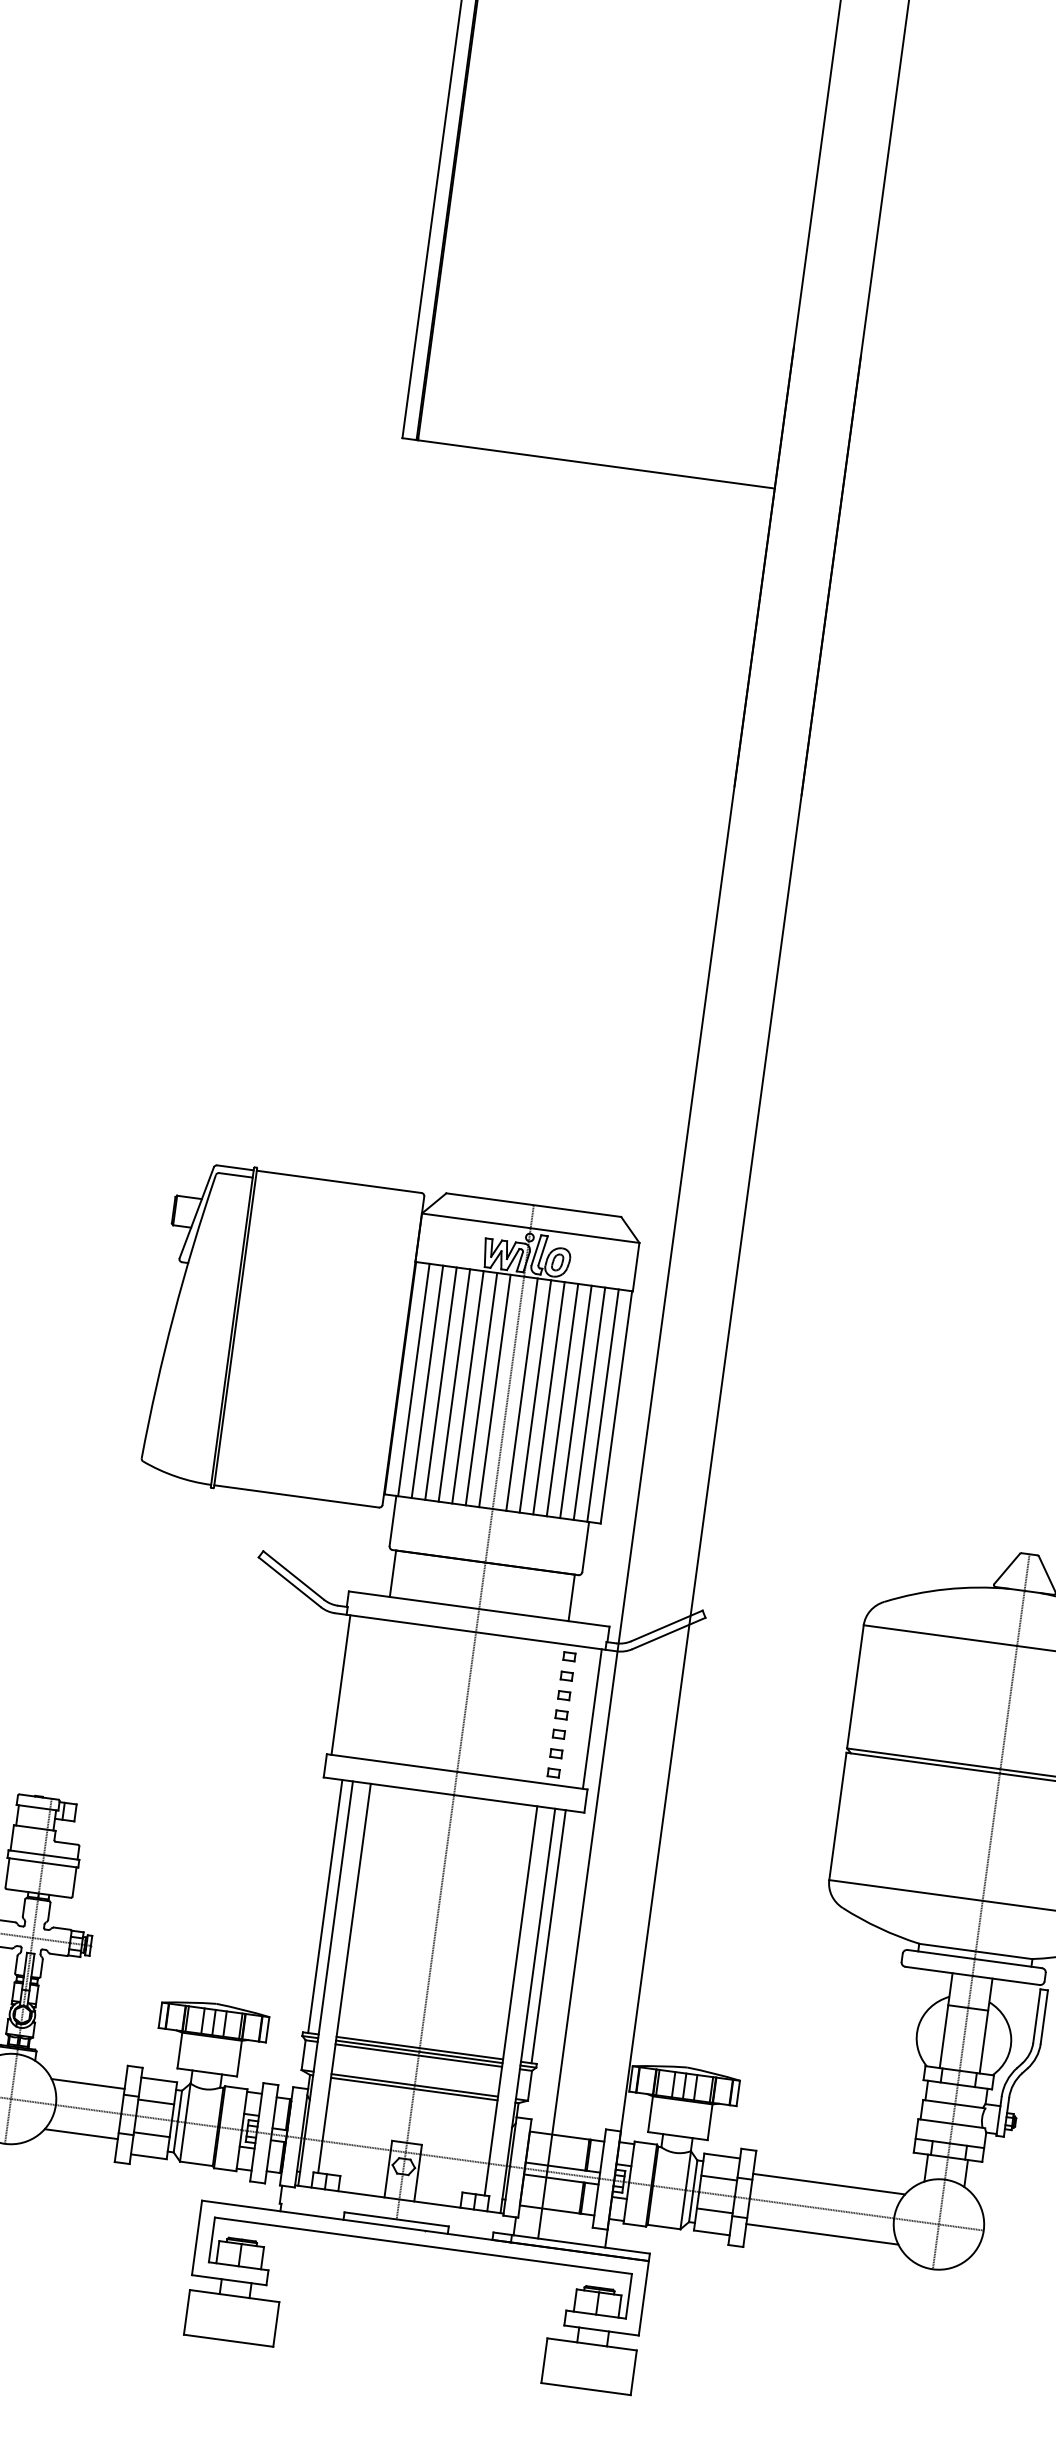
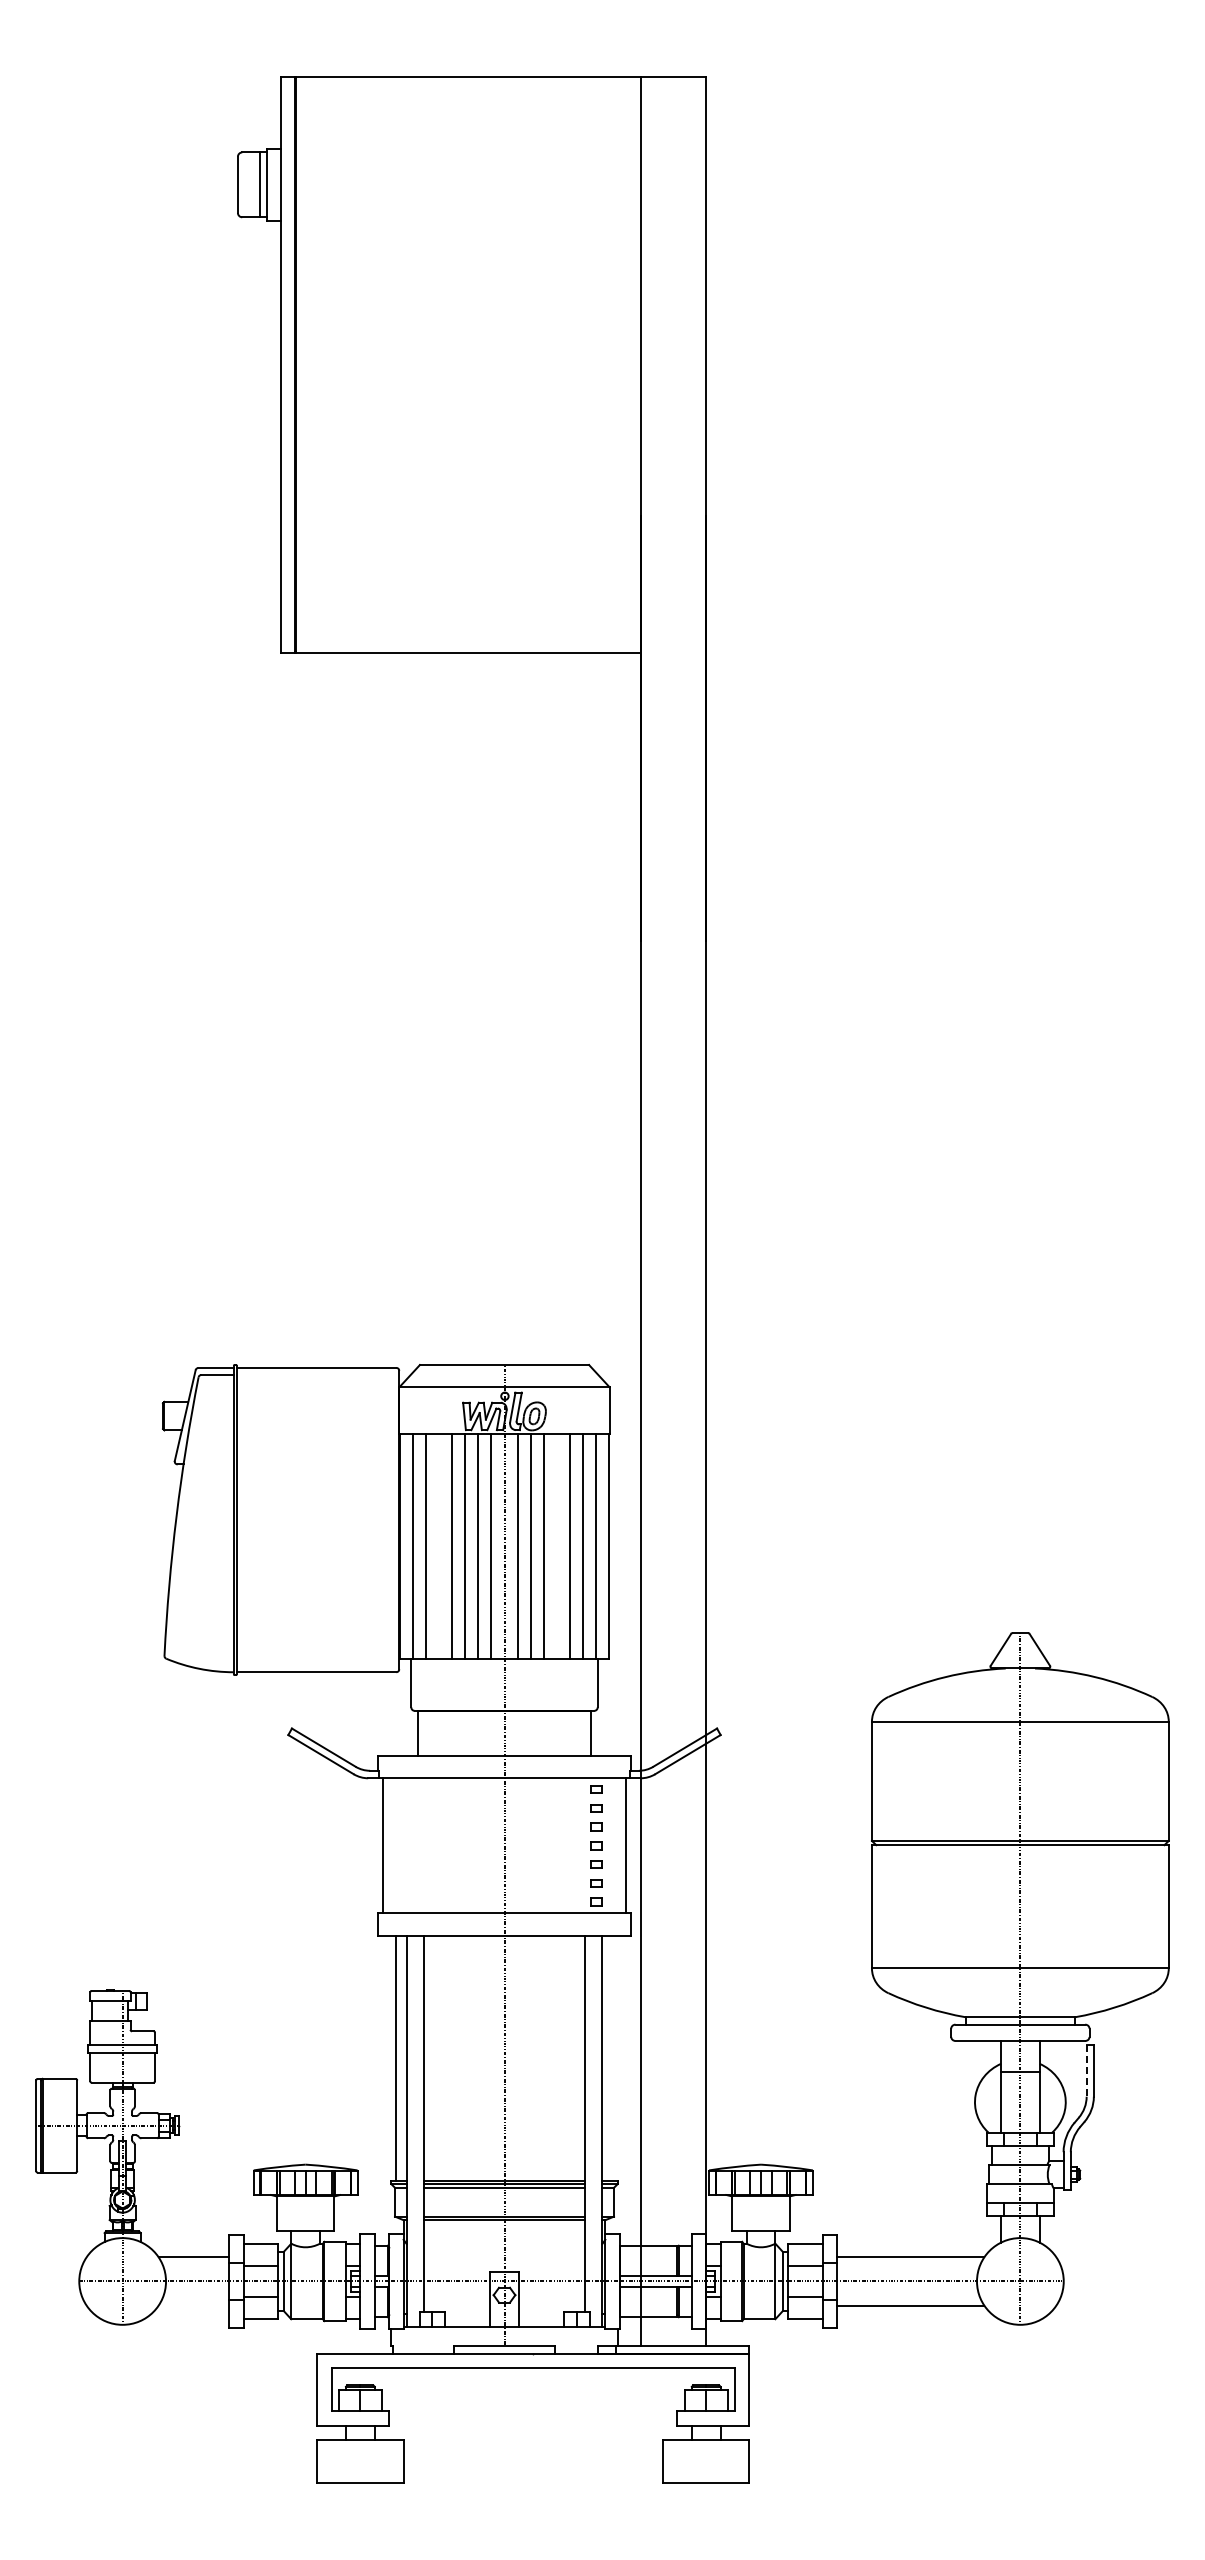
line: (441, 1383) -> (439, 1546), removed
line: (562, 1400) -> (556, 1546), removed
line: (548, 1935) -> (612, 2057), removed
line: (1036, 2015) -> (1086, 2070), solid -> dashed
line: (80, 2133) -> (193, 2305), removed

